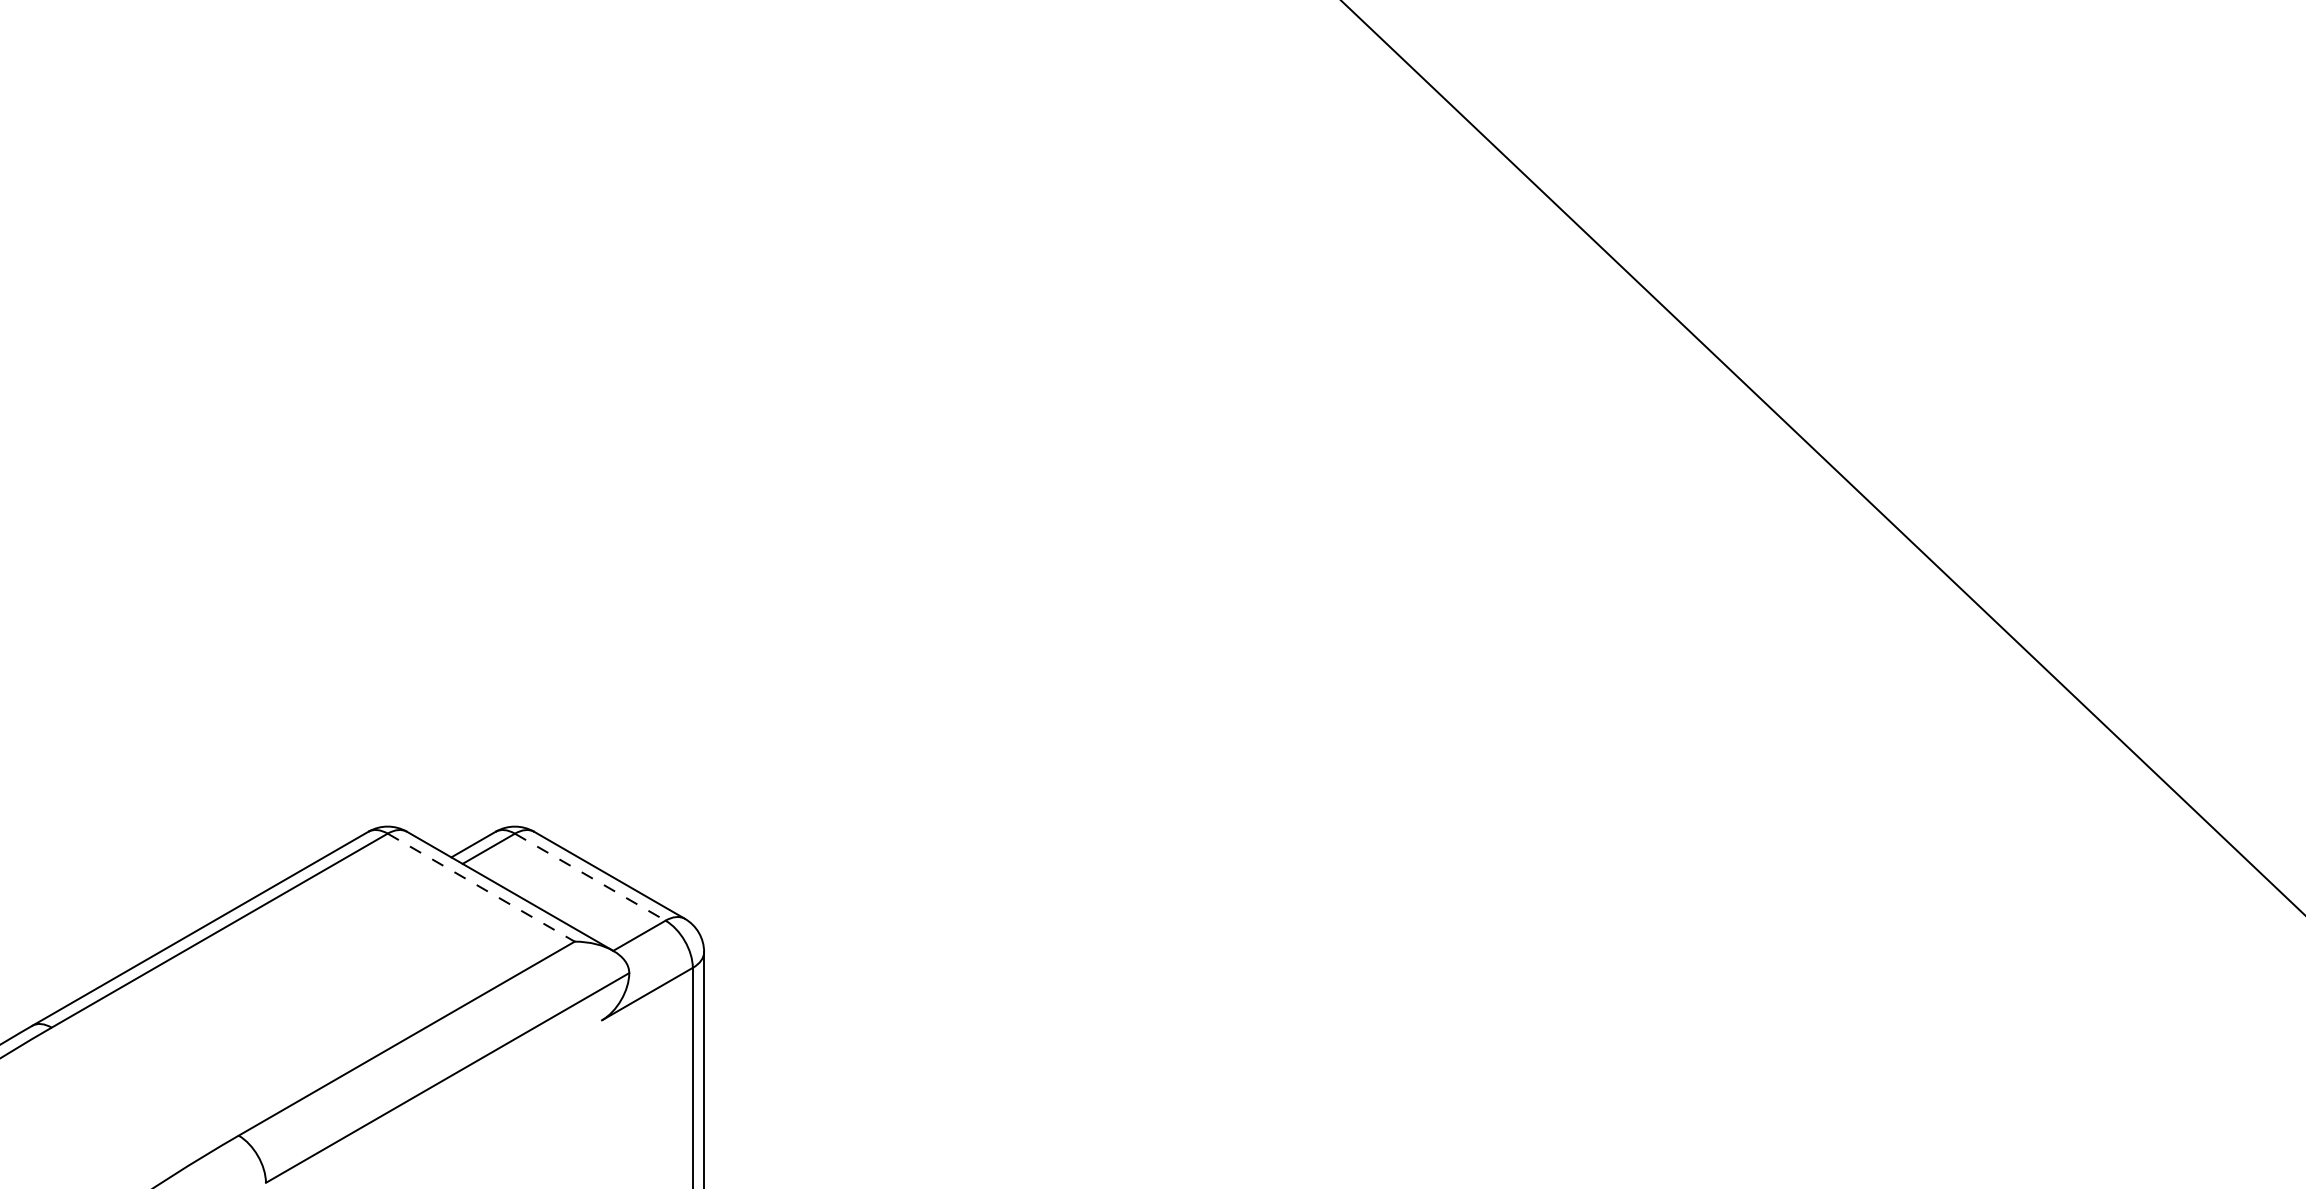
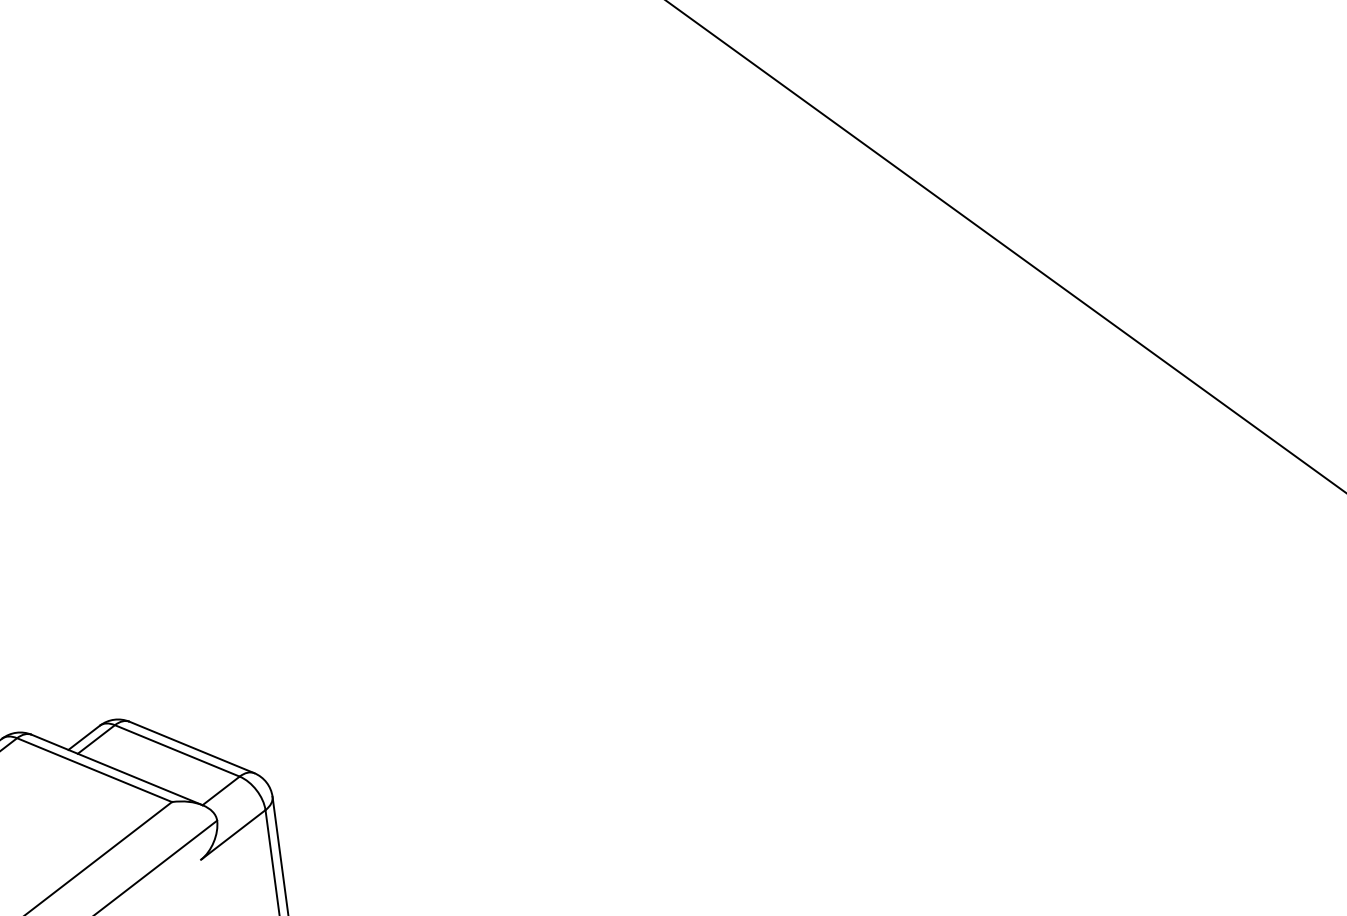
line: (590, 877) -> (177, 751), dashed -> solid
line: (481, 887) -> (94, 769), dashed -> solid

